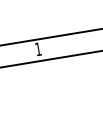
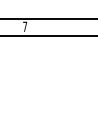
text: (38, 48) -> (25, 26), 1 -> 7

